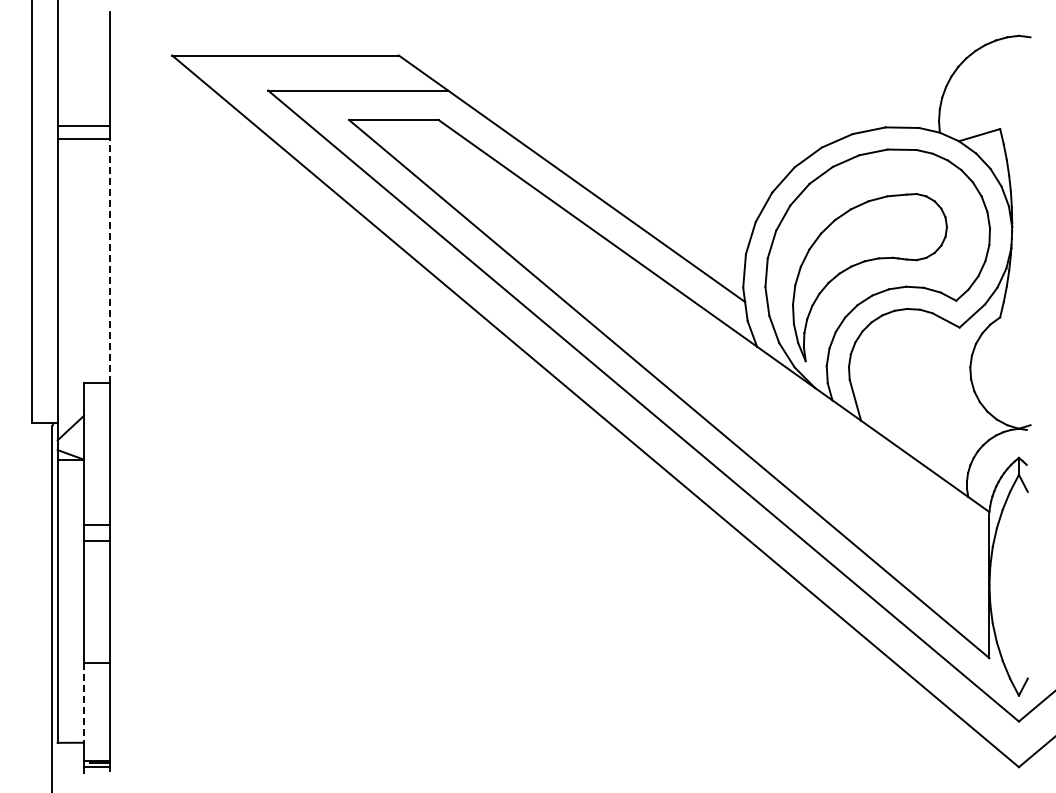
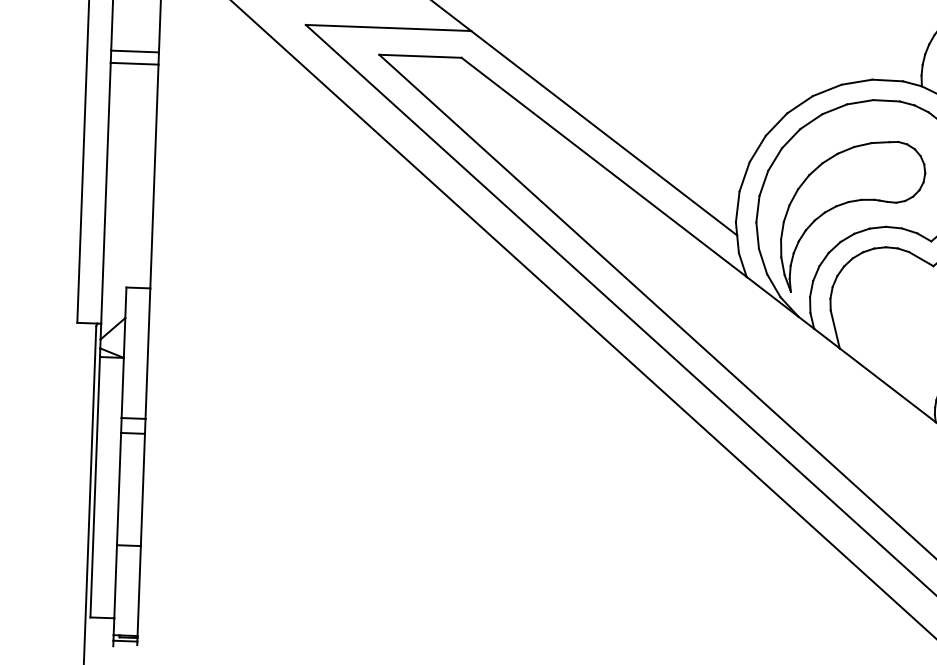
line: (109, 261) -> (154, 176), dashed -> solid
line: (83, 703) -> (115, 582), dashed -> solid

